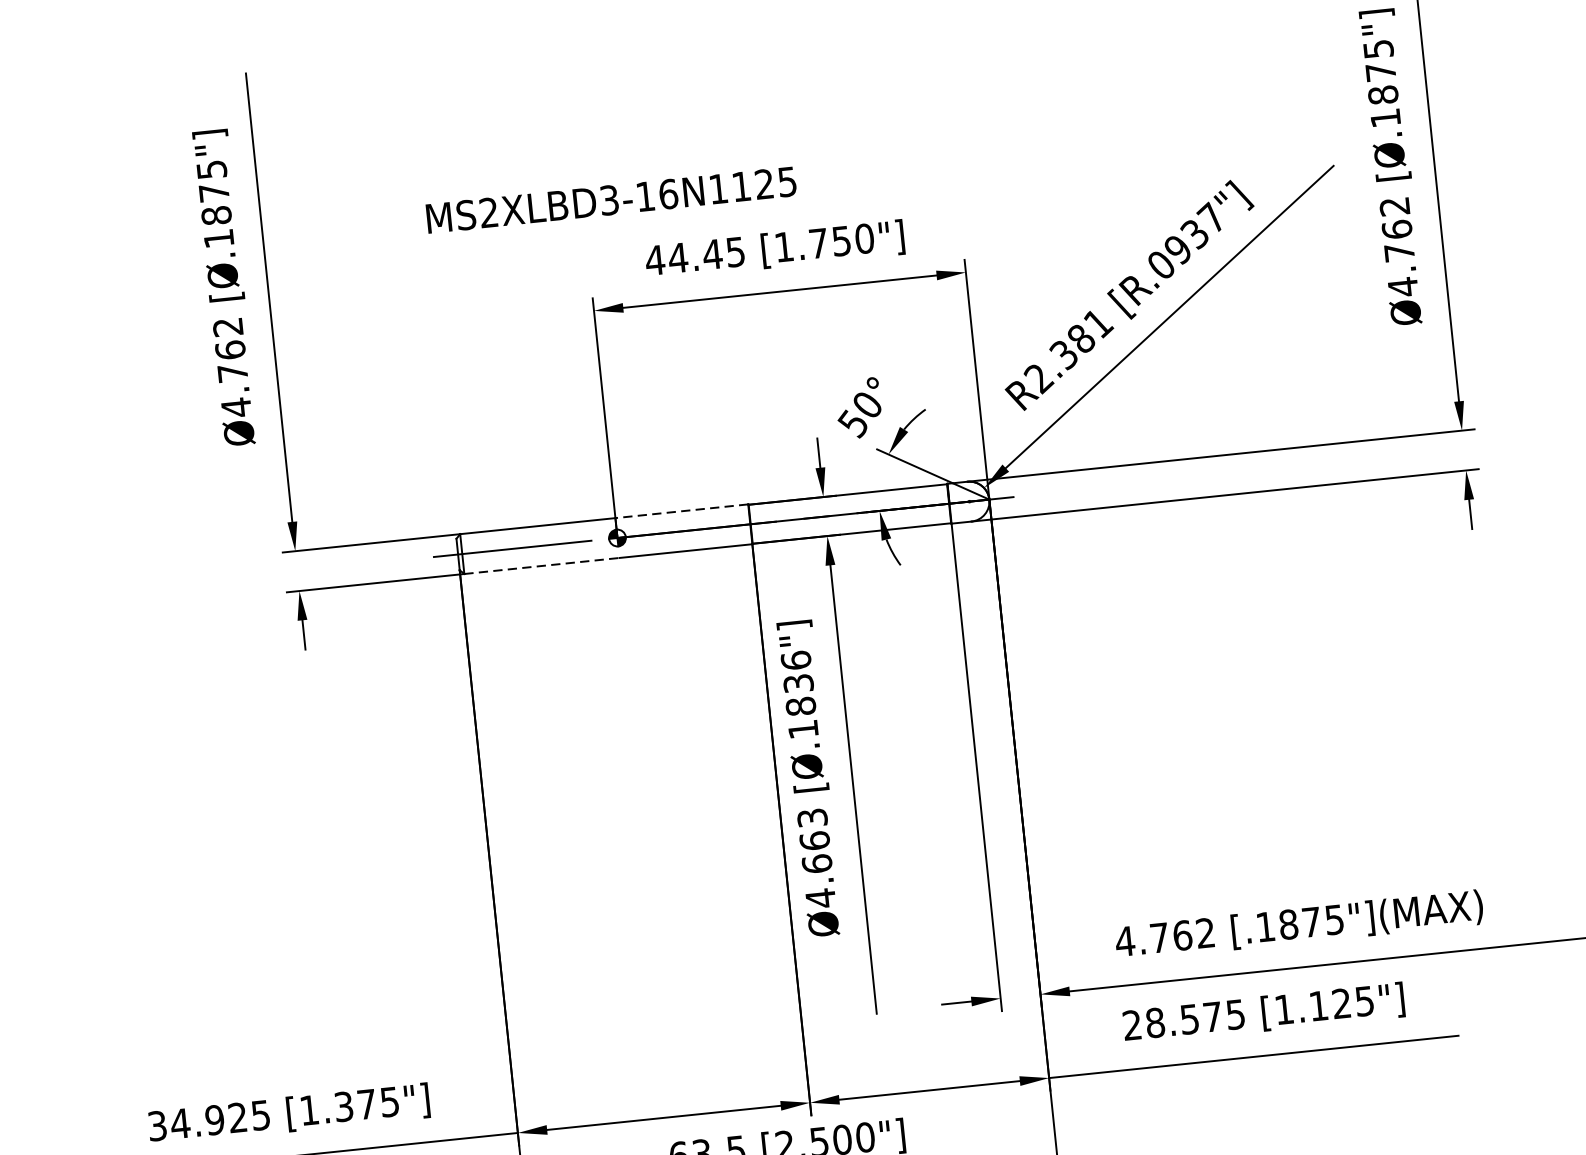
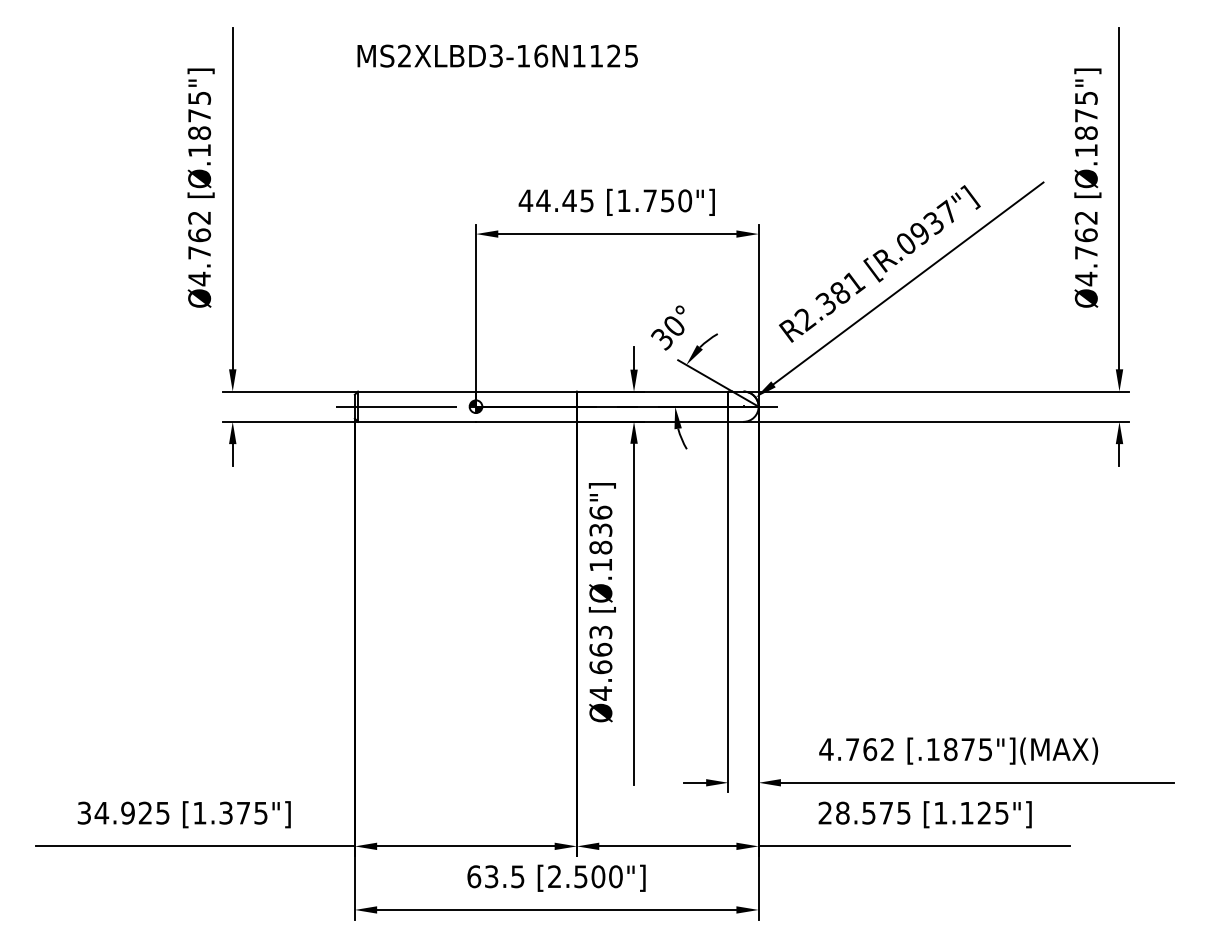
text: (611, 199) -> (497, 55), moved
text: (852, 424) -> (661, 339), 50° -> 30°
line: (680, 511) -> (525, 391), dashed -> solid
line: (542, 565) -> (417, 421), dashed -> solid

